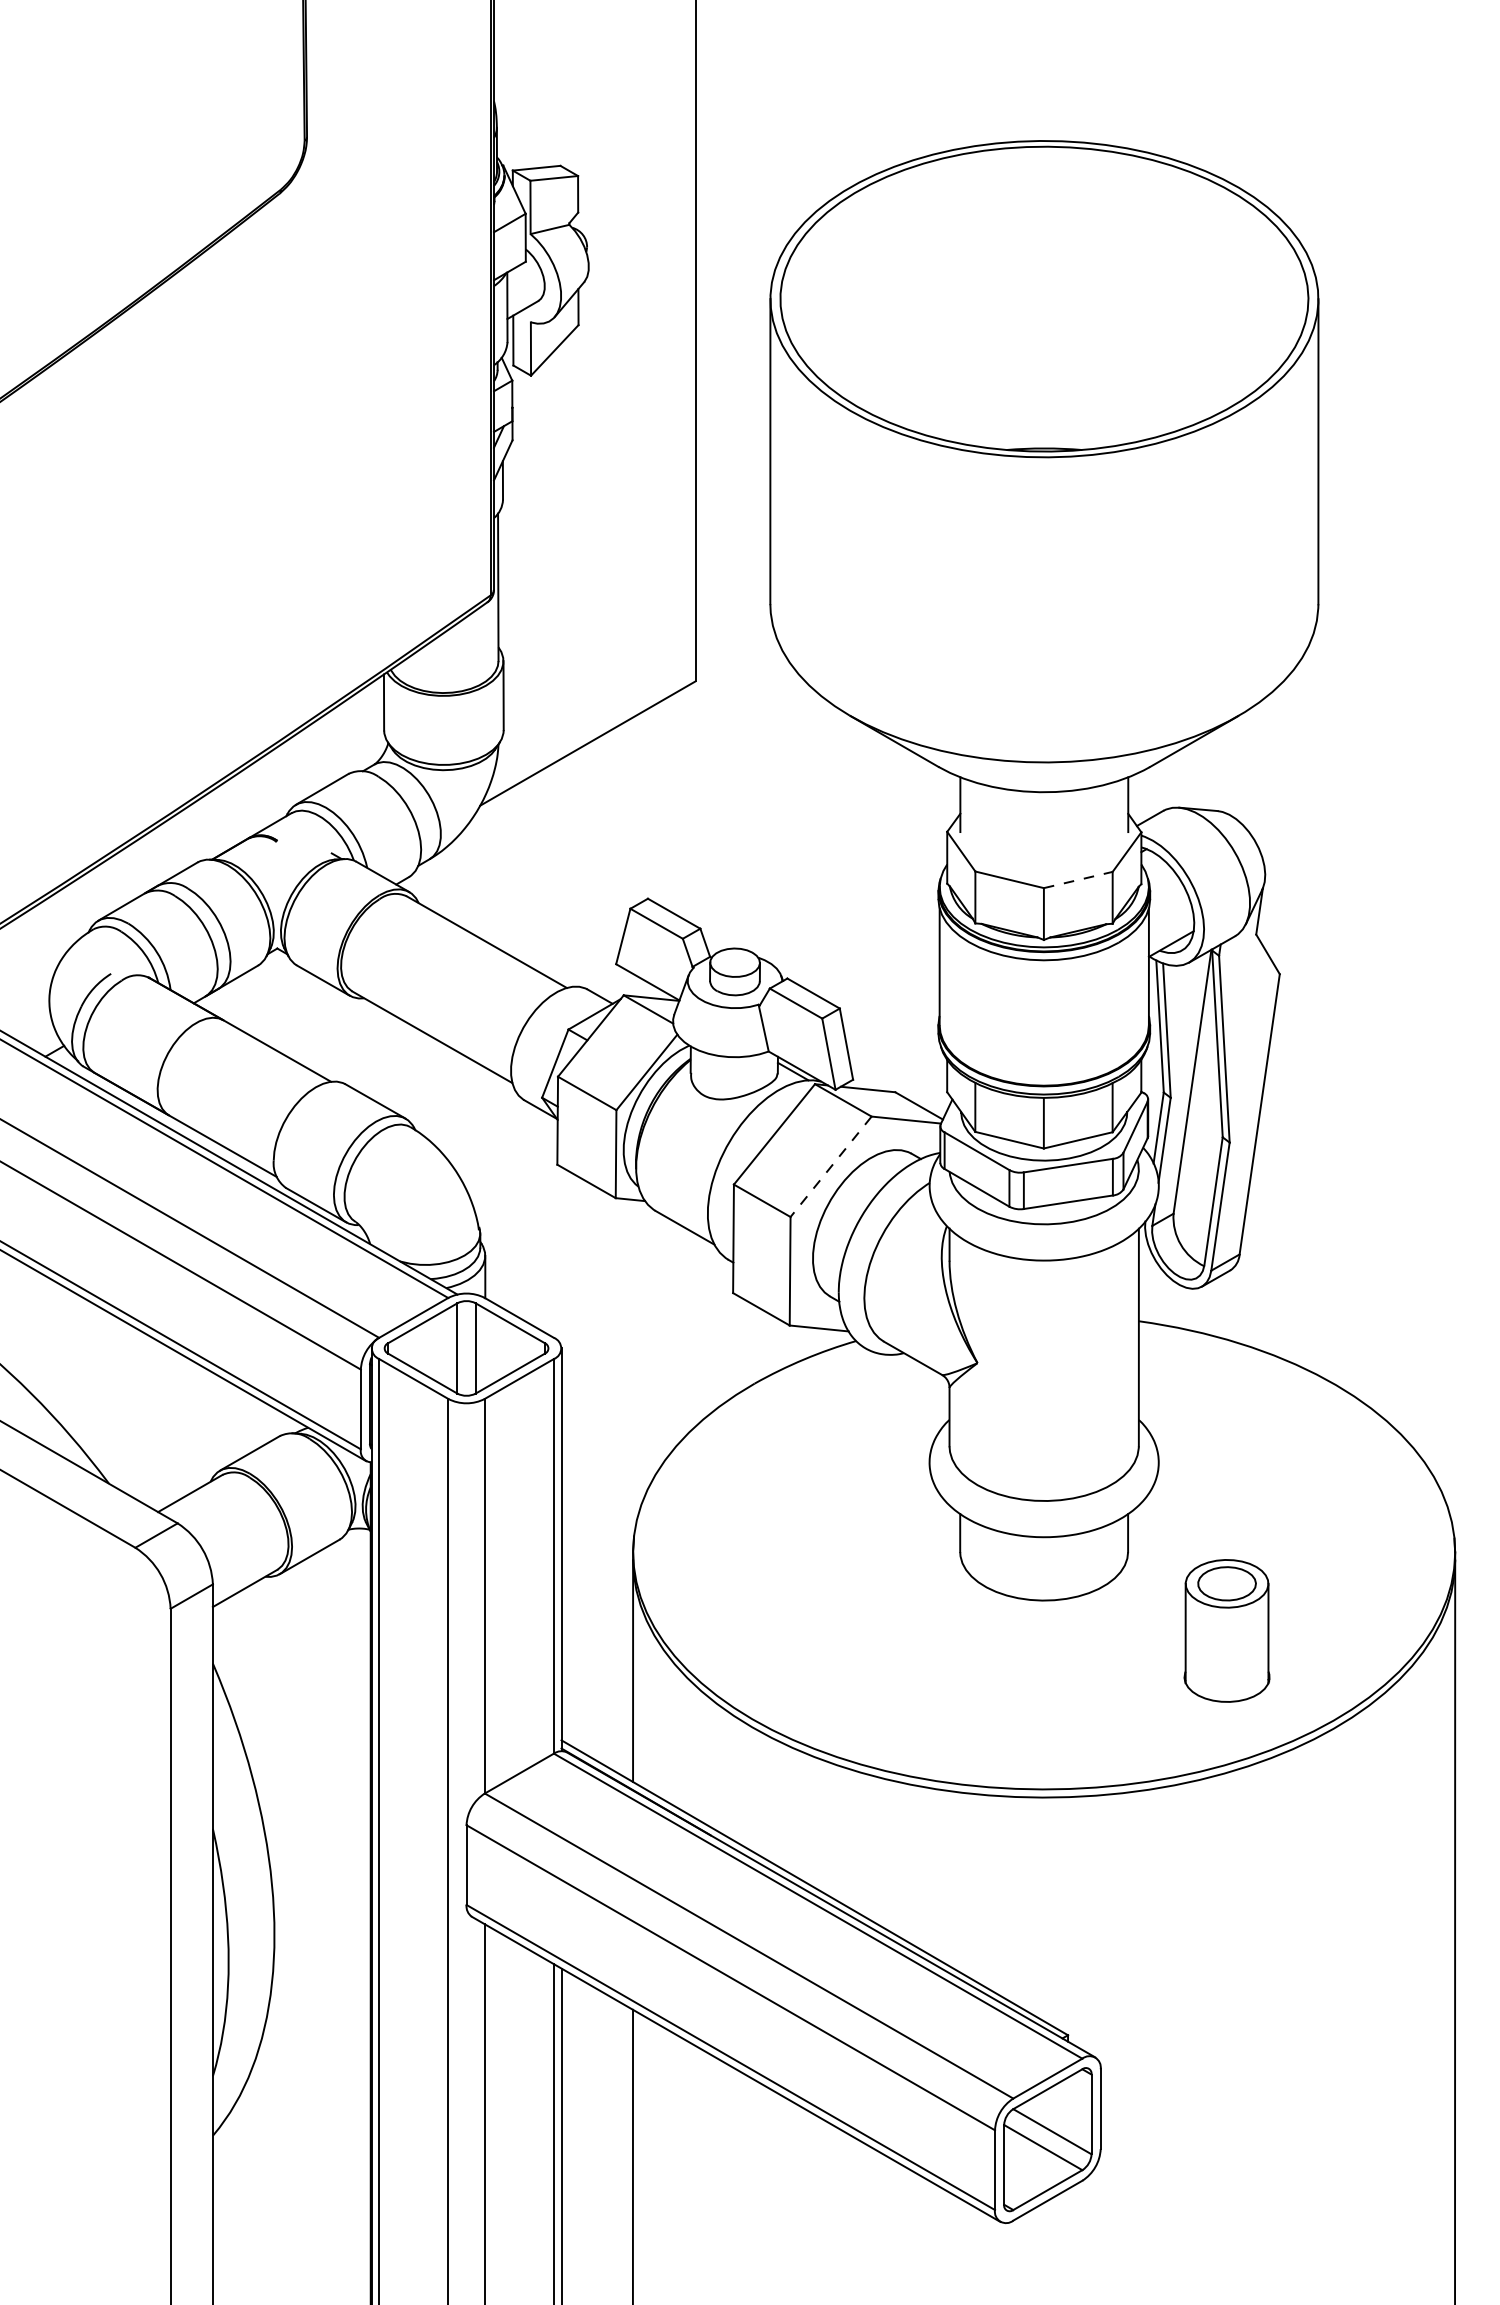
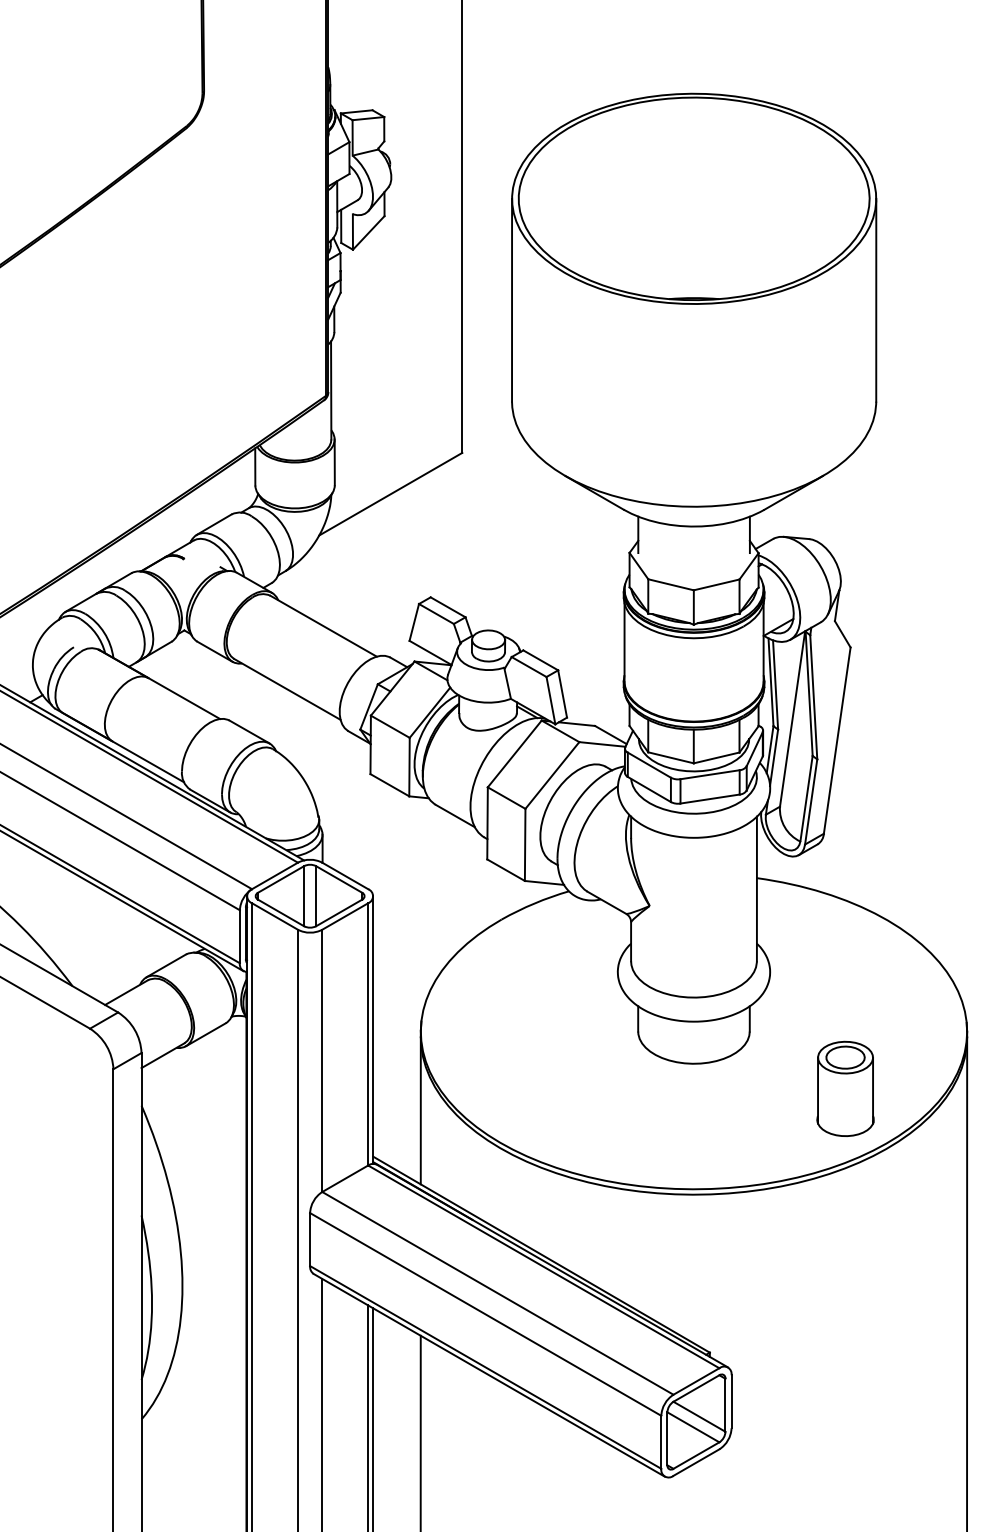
line: (1079, 879) -> (717, 584), dashed -> solid
line: (831, 1166) -> (552, 775), dashed -> solid
part: (1226, 1630) -> (845, 1088), moved

